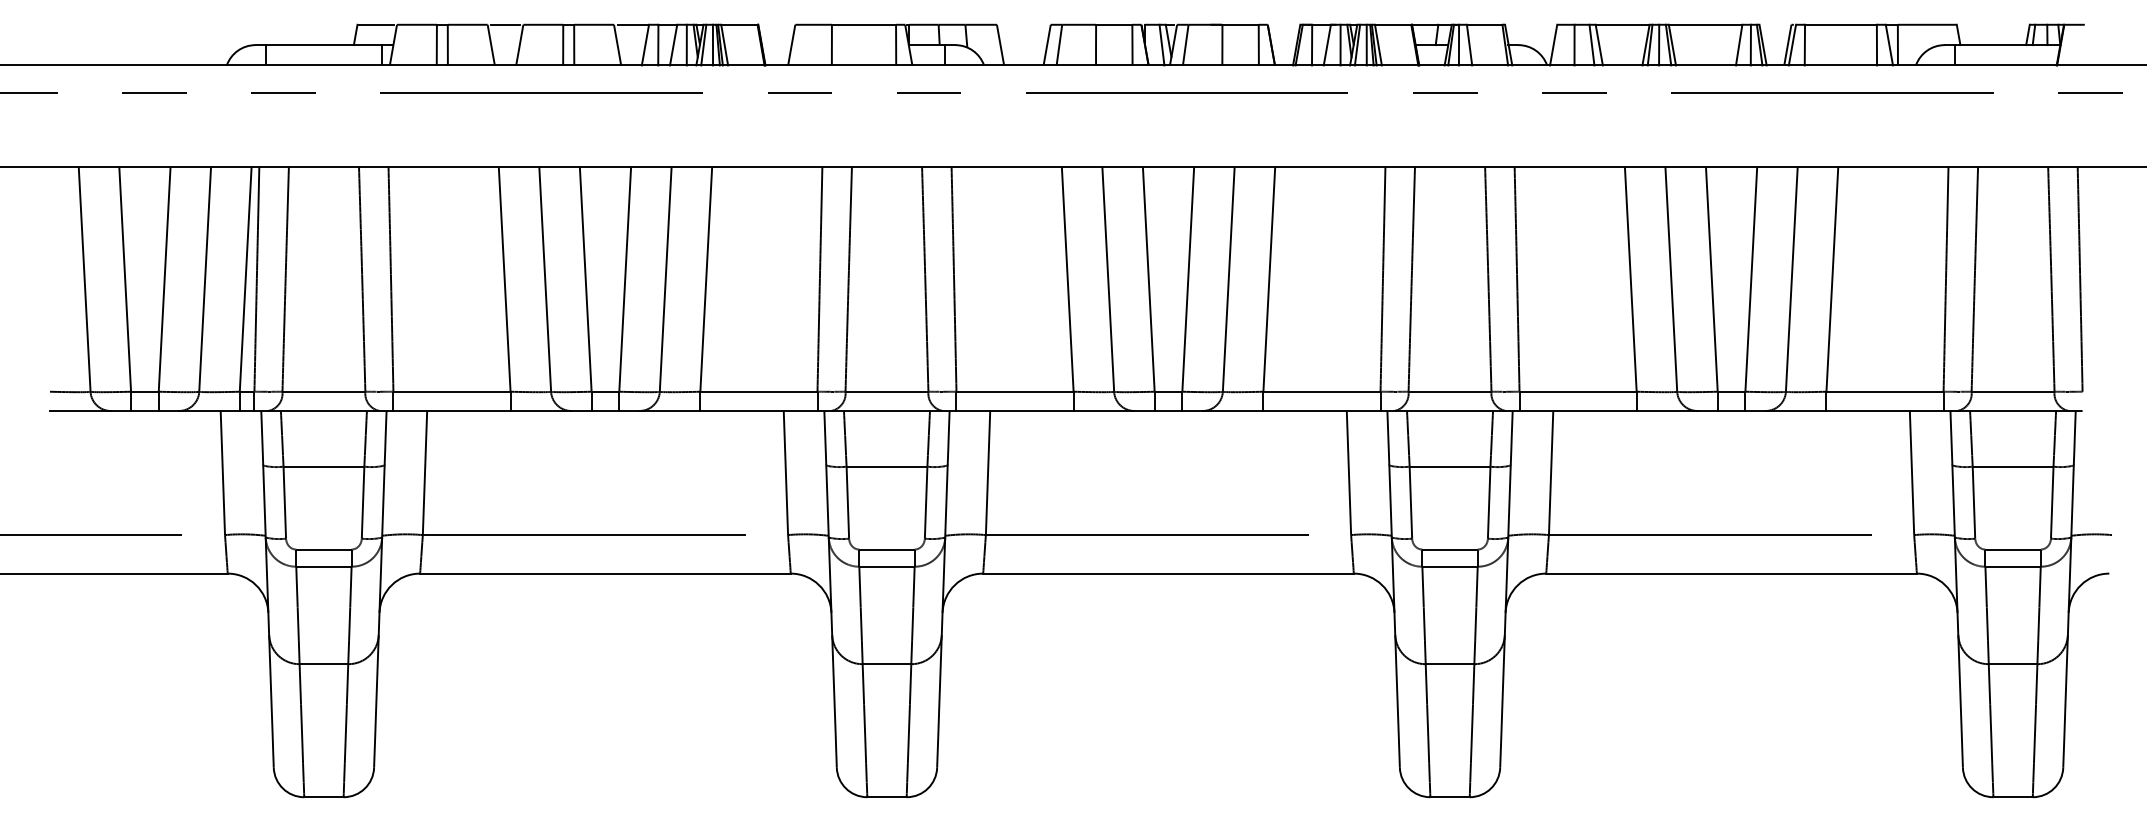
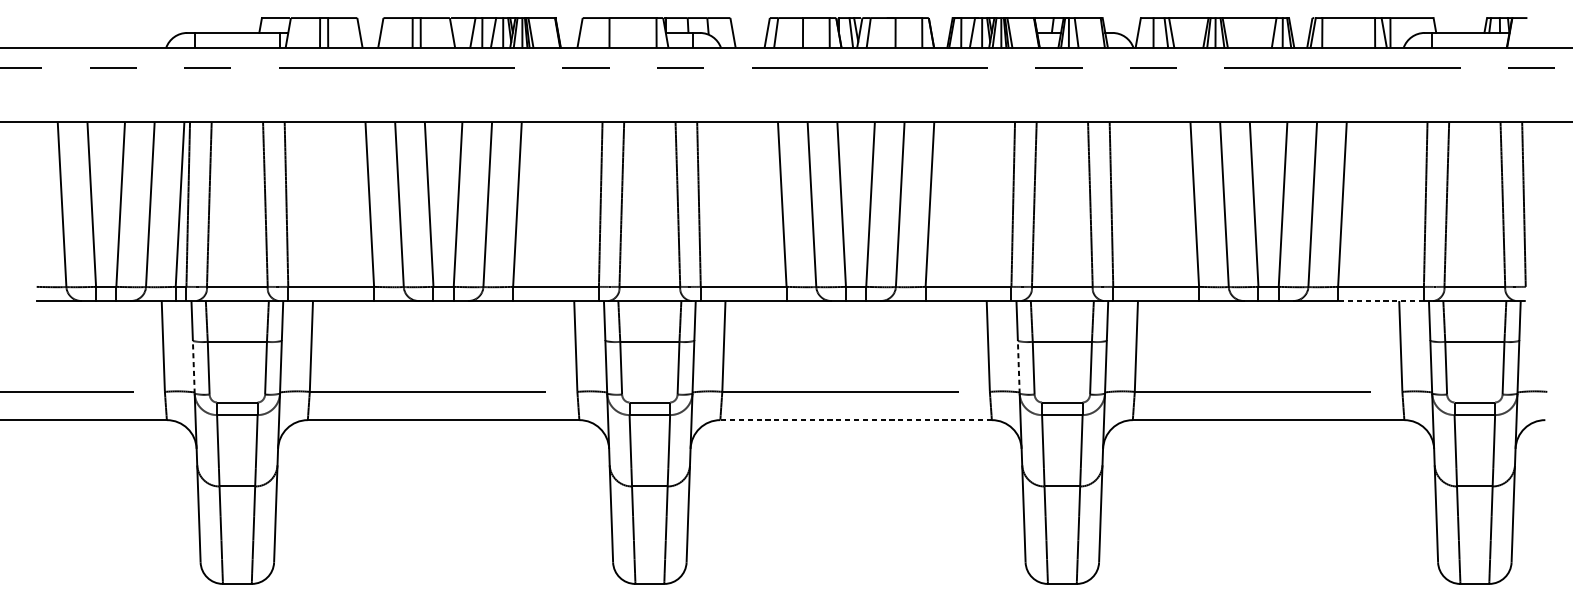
line: (505, 24) -> (370, 17), removed
line: (1885, 411) -> (1381, 301), solid -> dashed
line: (264, 501) -> (193, 367), solid -> dashed
line: (1390, 501) -> (1018, 367), solid -> dashed
line: (1168, 573) -> (856, 420), solid -> dashed

